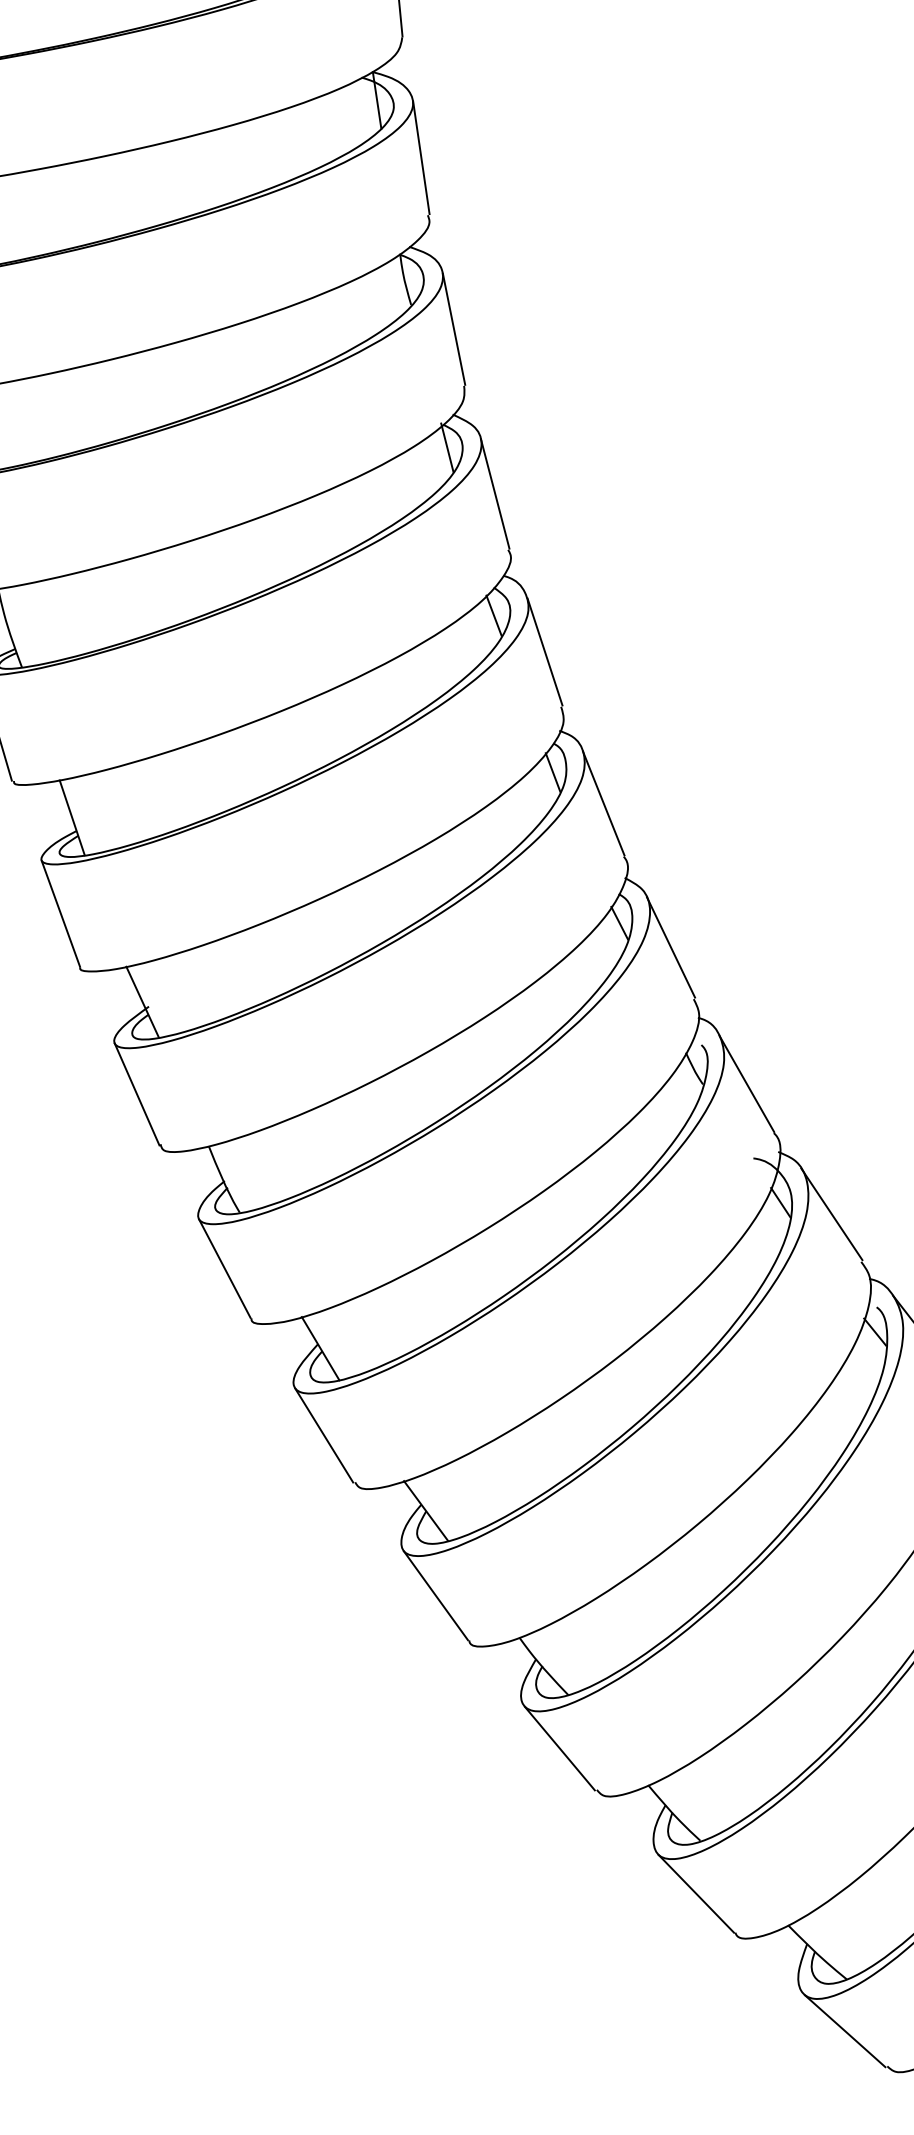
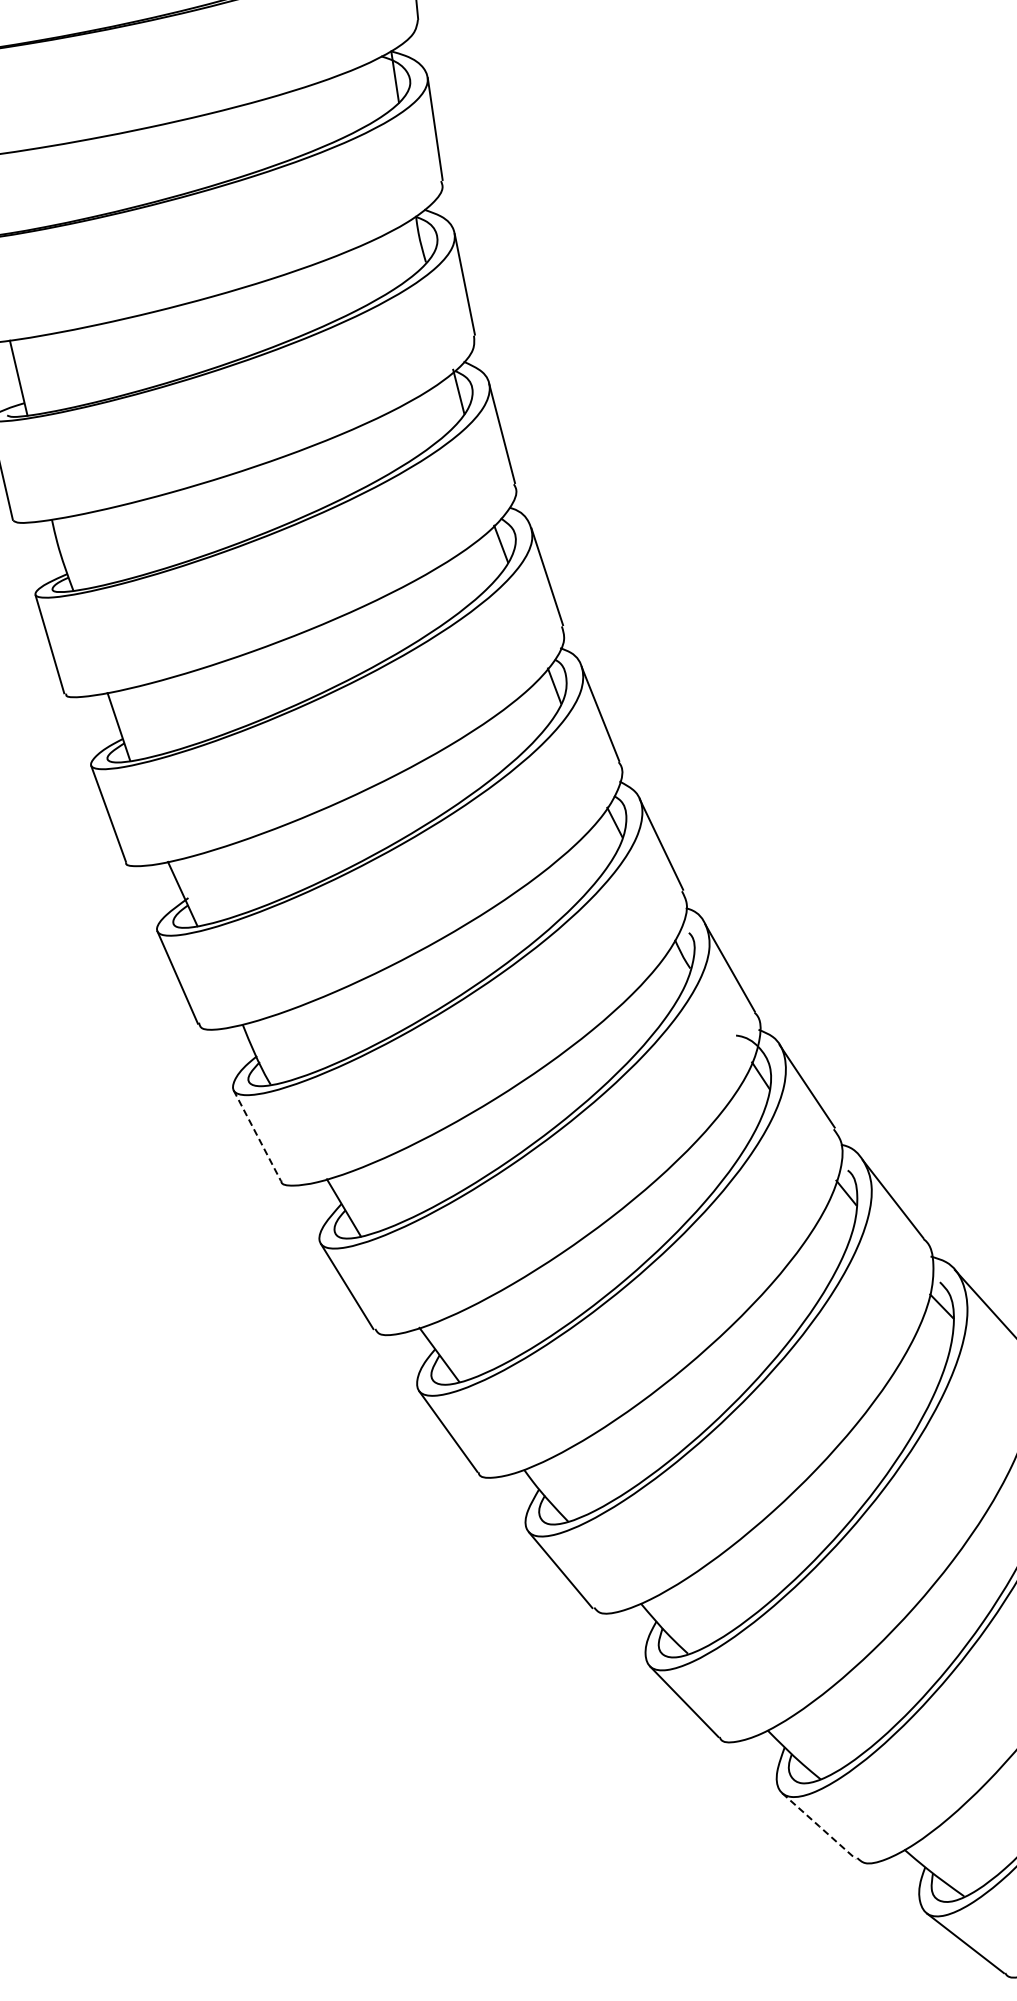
line: (225, 1268) -> (257, 1135), solid -> dashed
line: (845, 2031) -> (819, 1826), solid -> dashed

